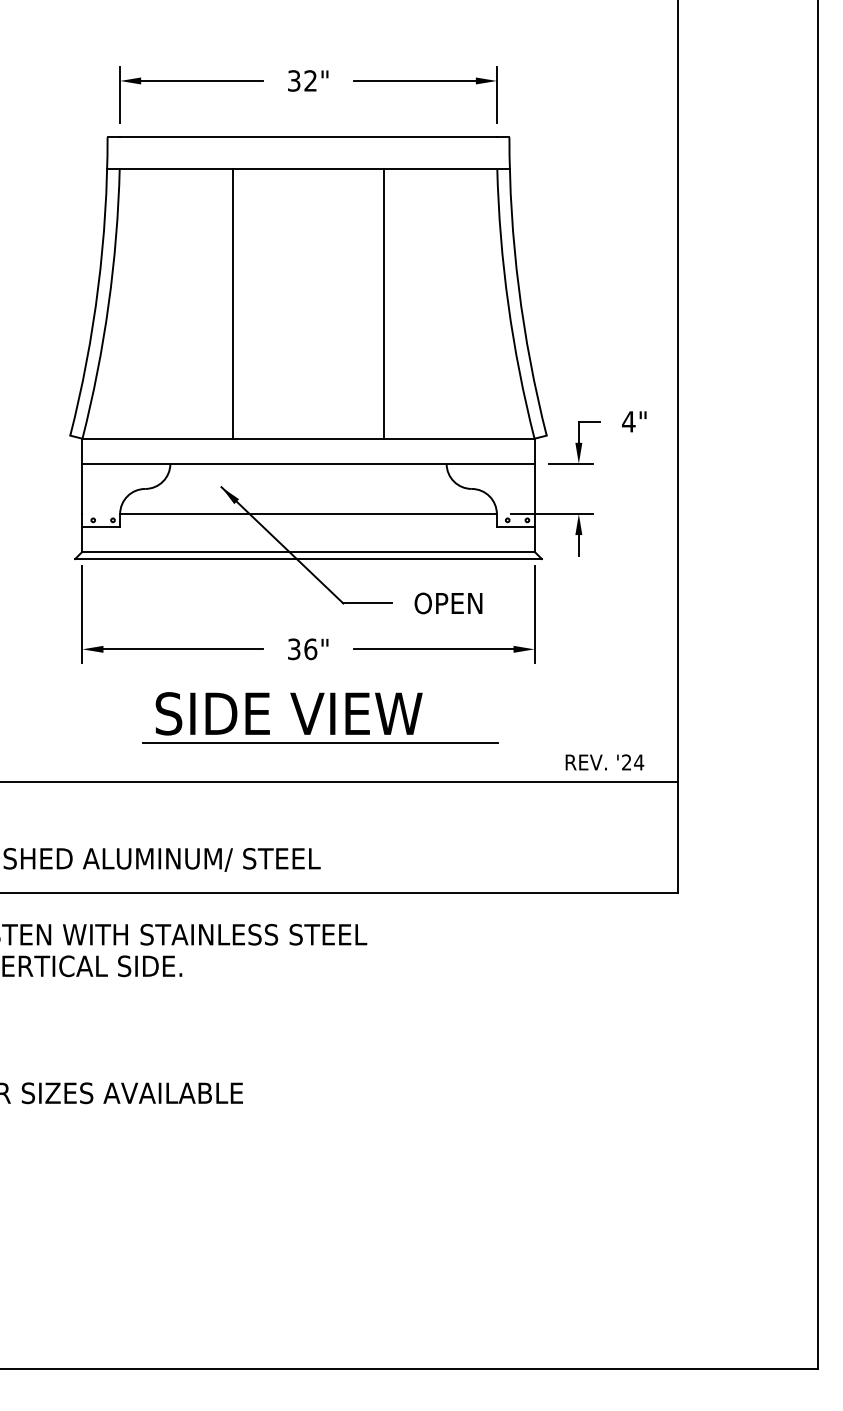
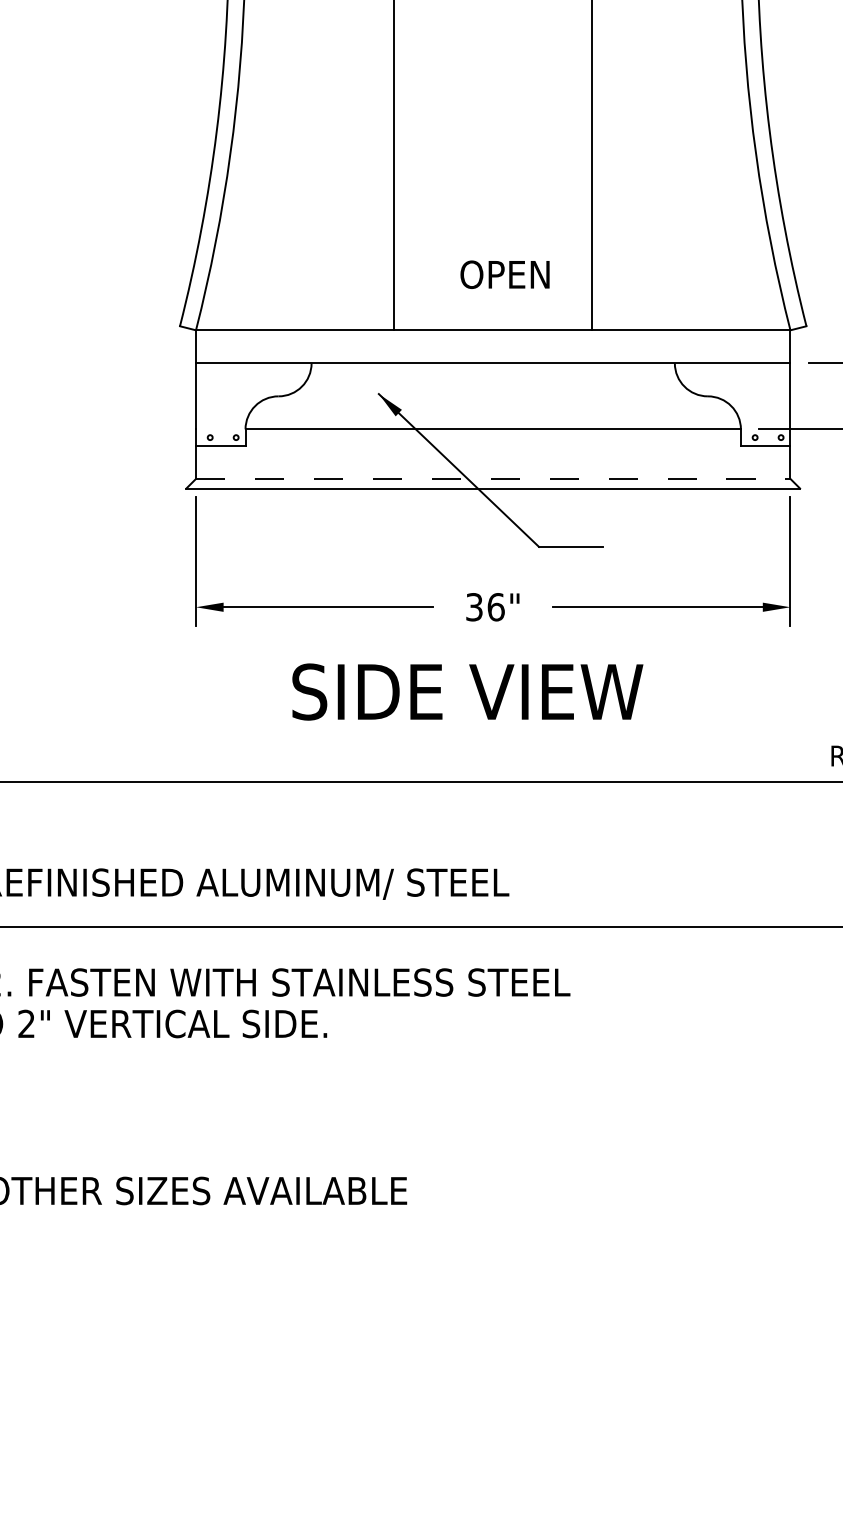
line: (309, 551) -> (494, 478), solid -> dashed
text: (448, 603) -> (505, 274), moved
line: (320, 743) -> (508, 731), removed

